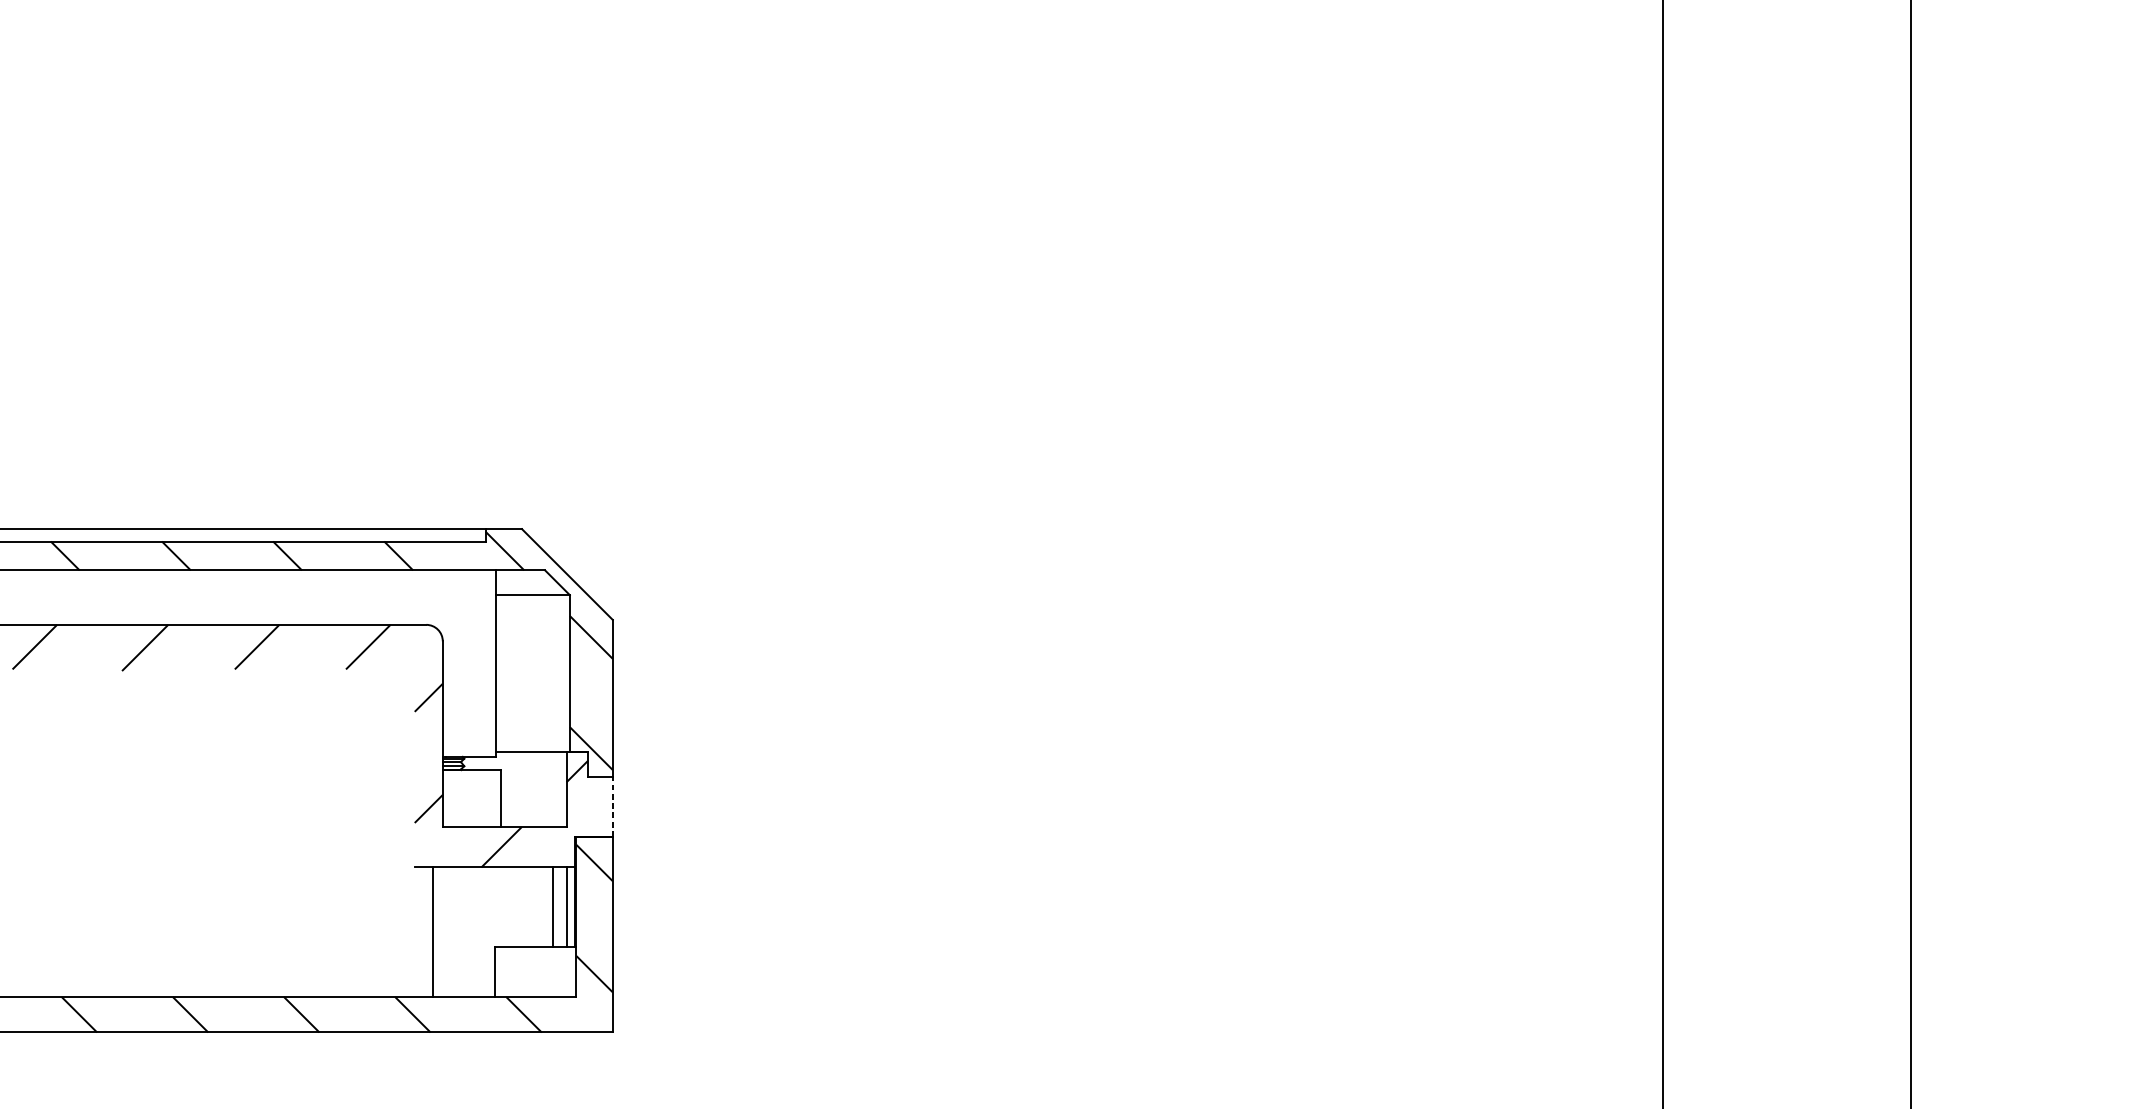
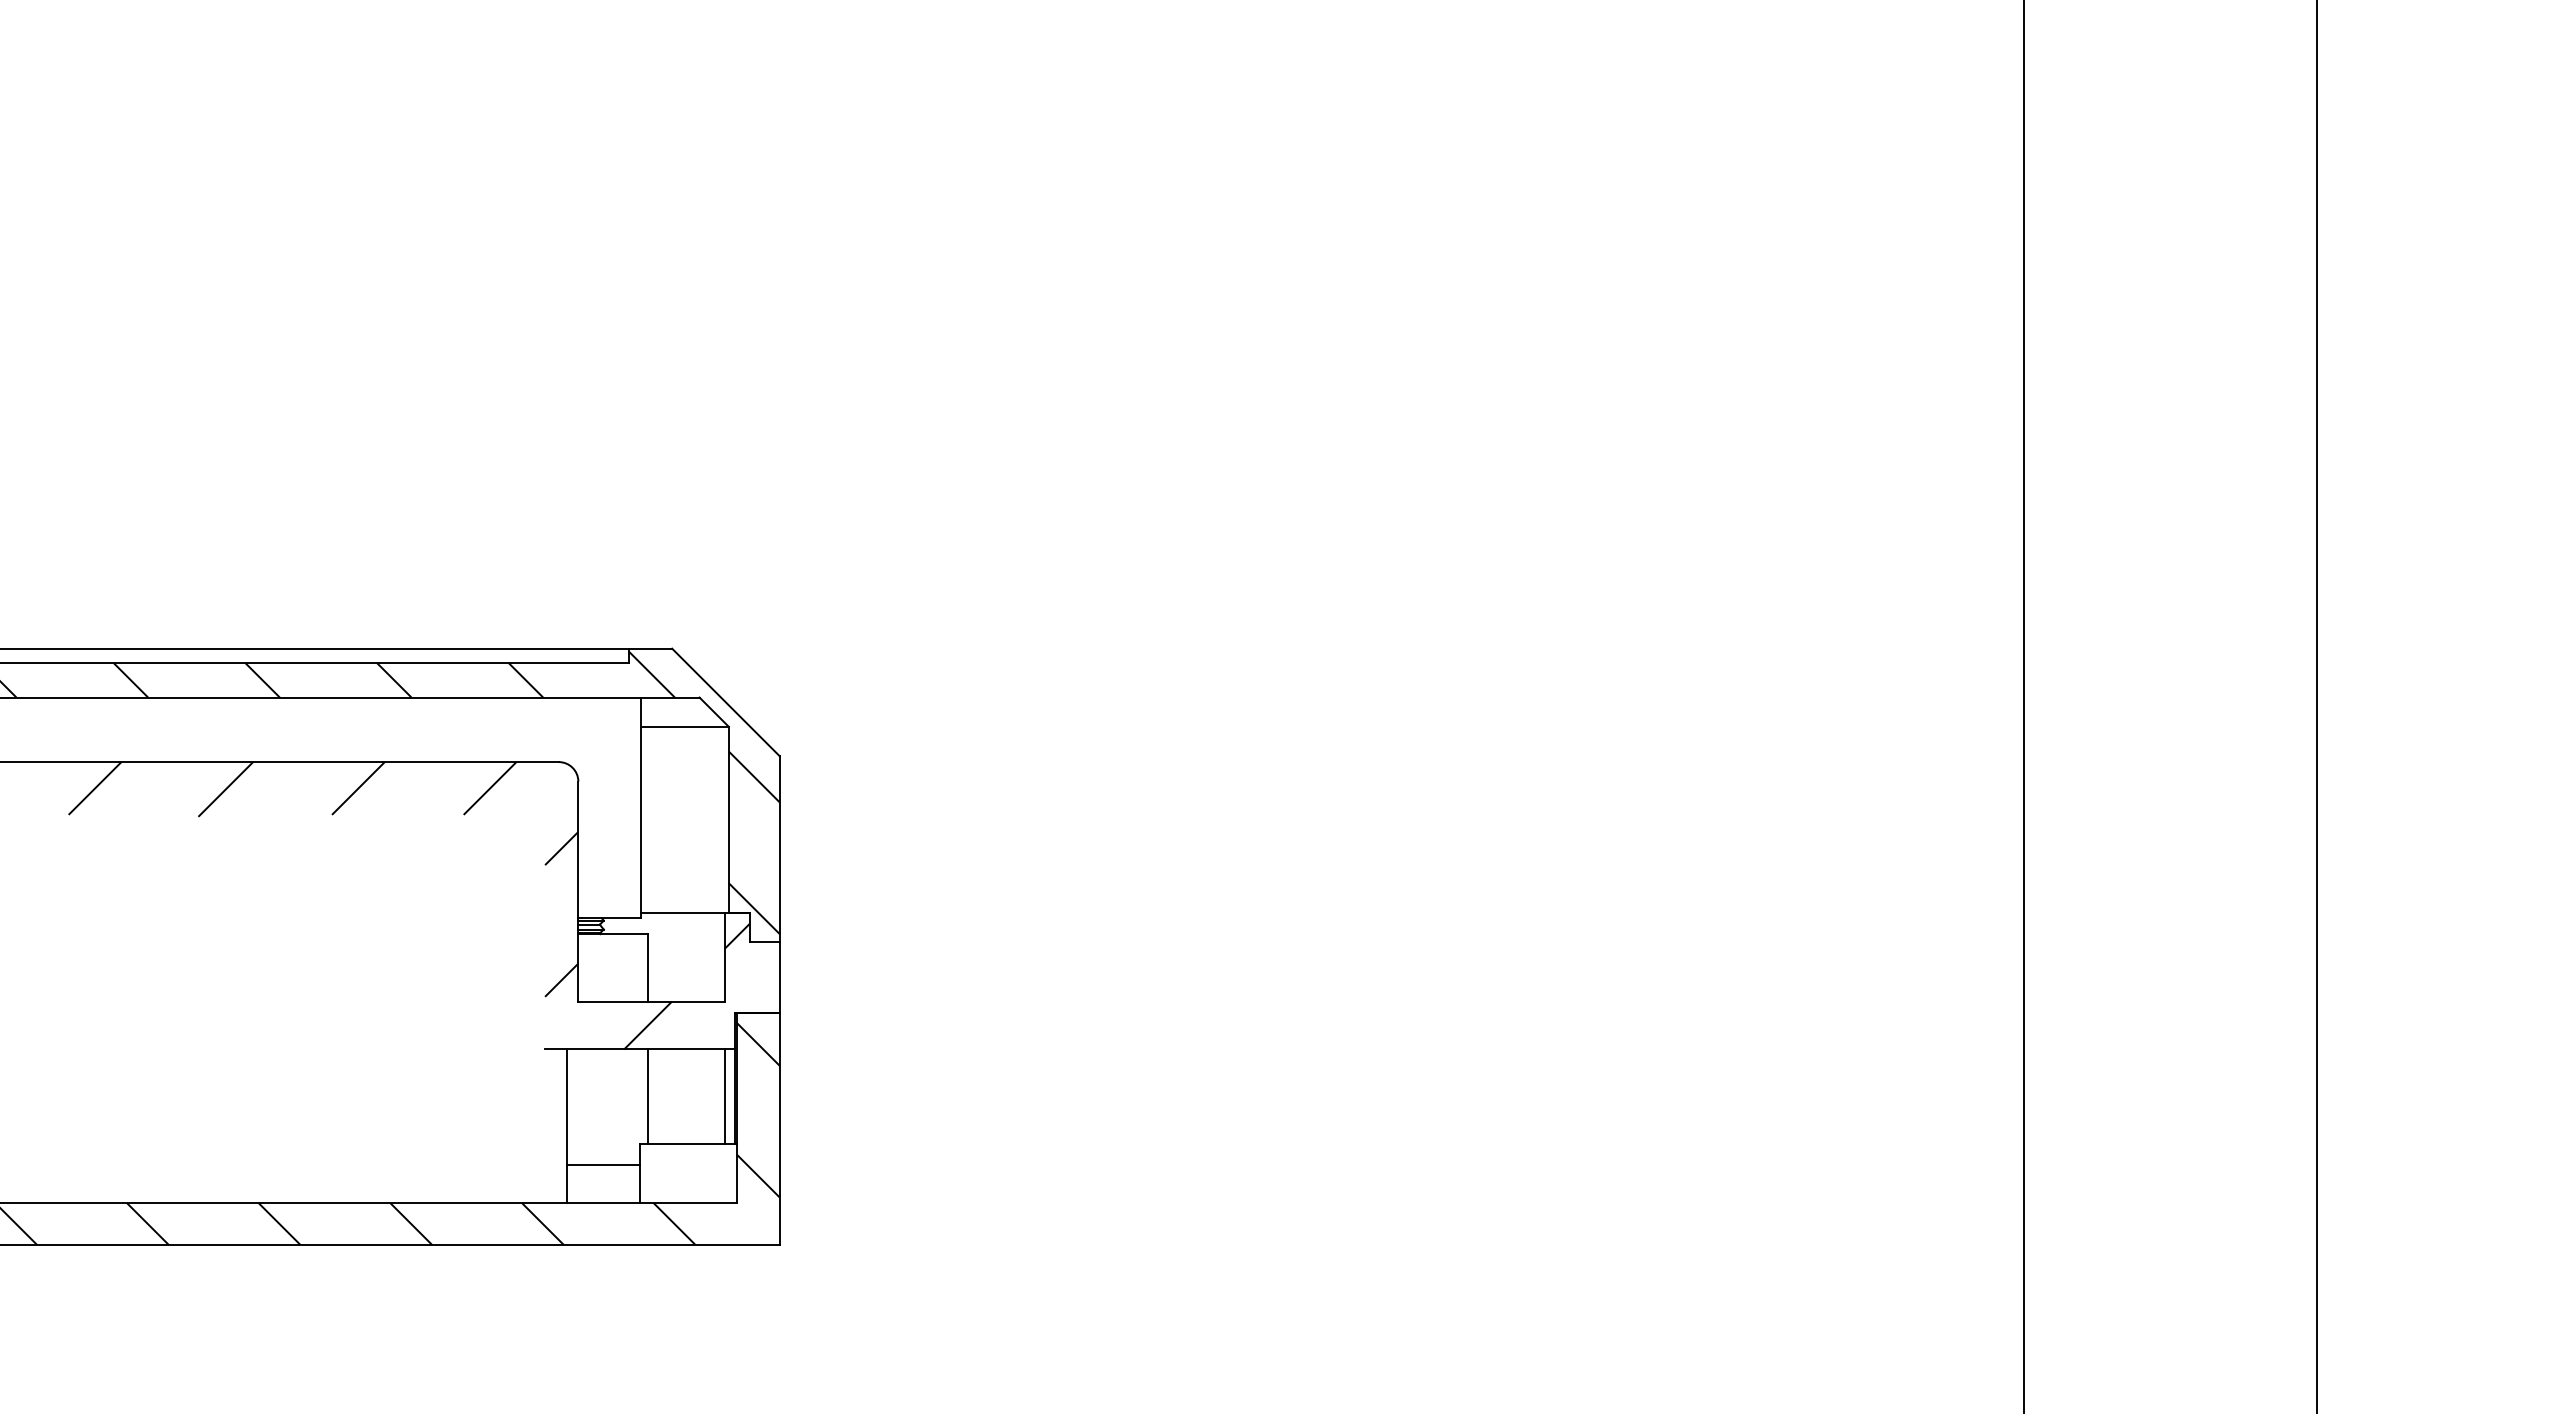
line: (612, 806) -> (779, 977), dashed -> solid
line: (552, 907) -> (647, 1096), moved
line: (463, 964) -> (602, 1164), added

